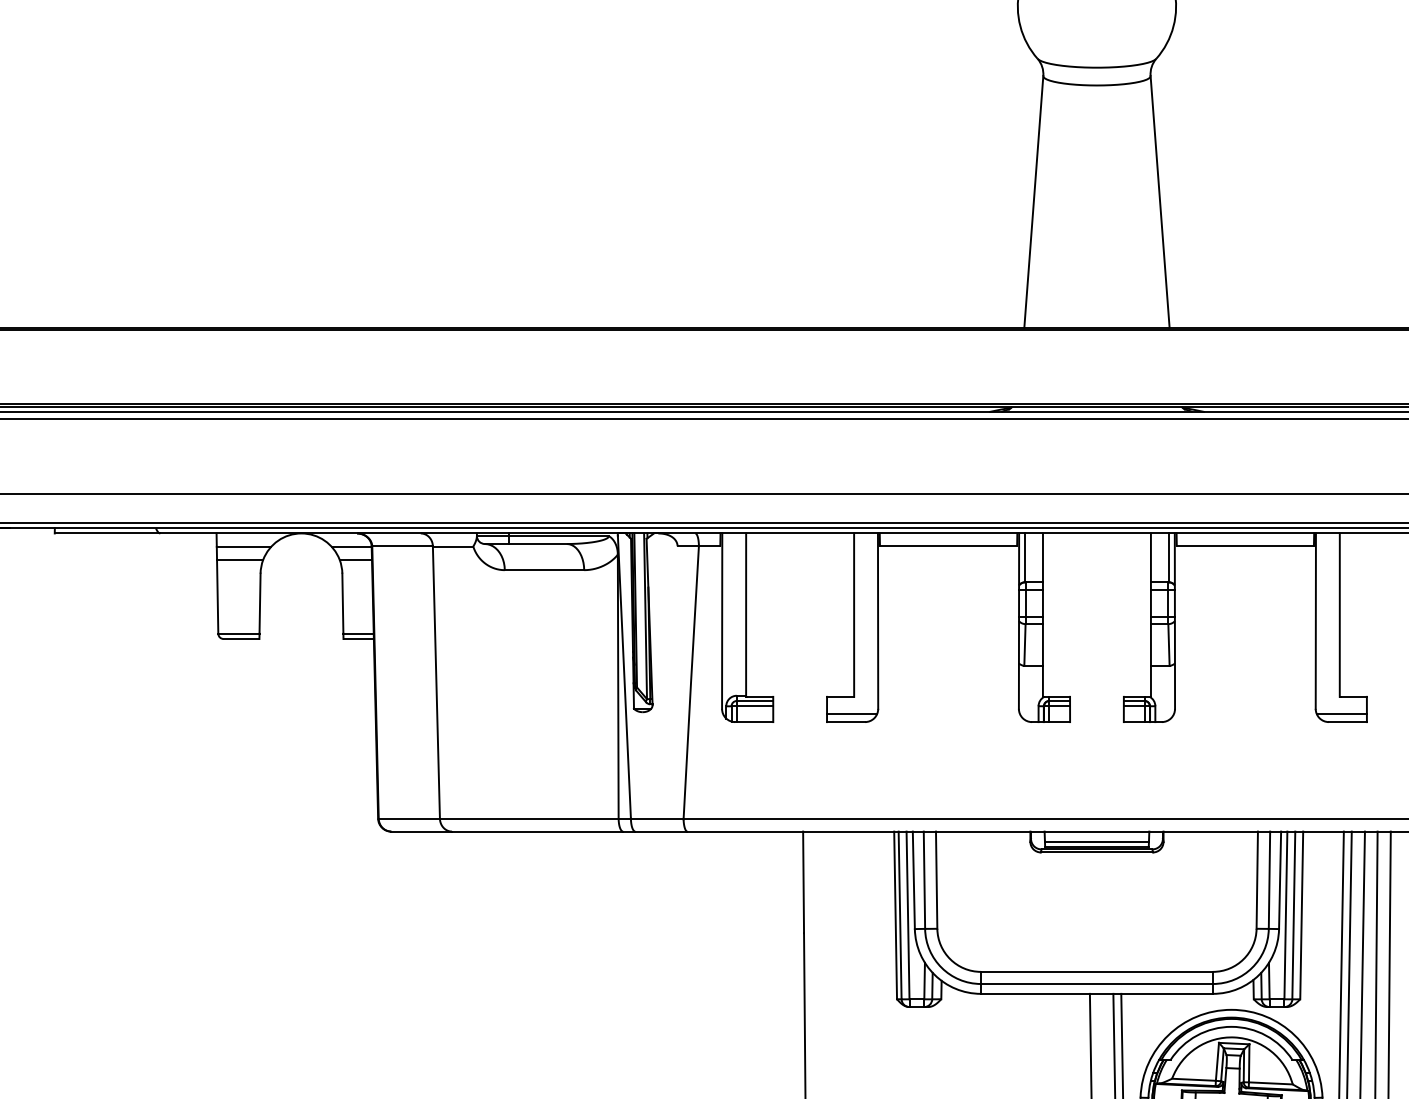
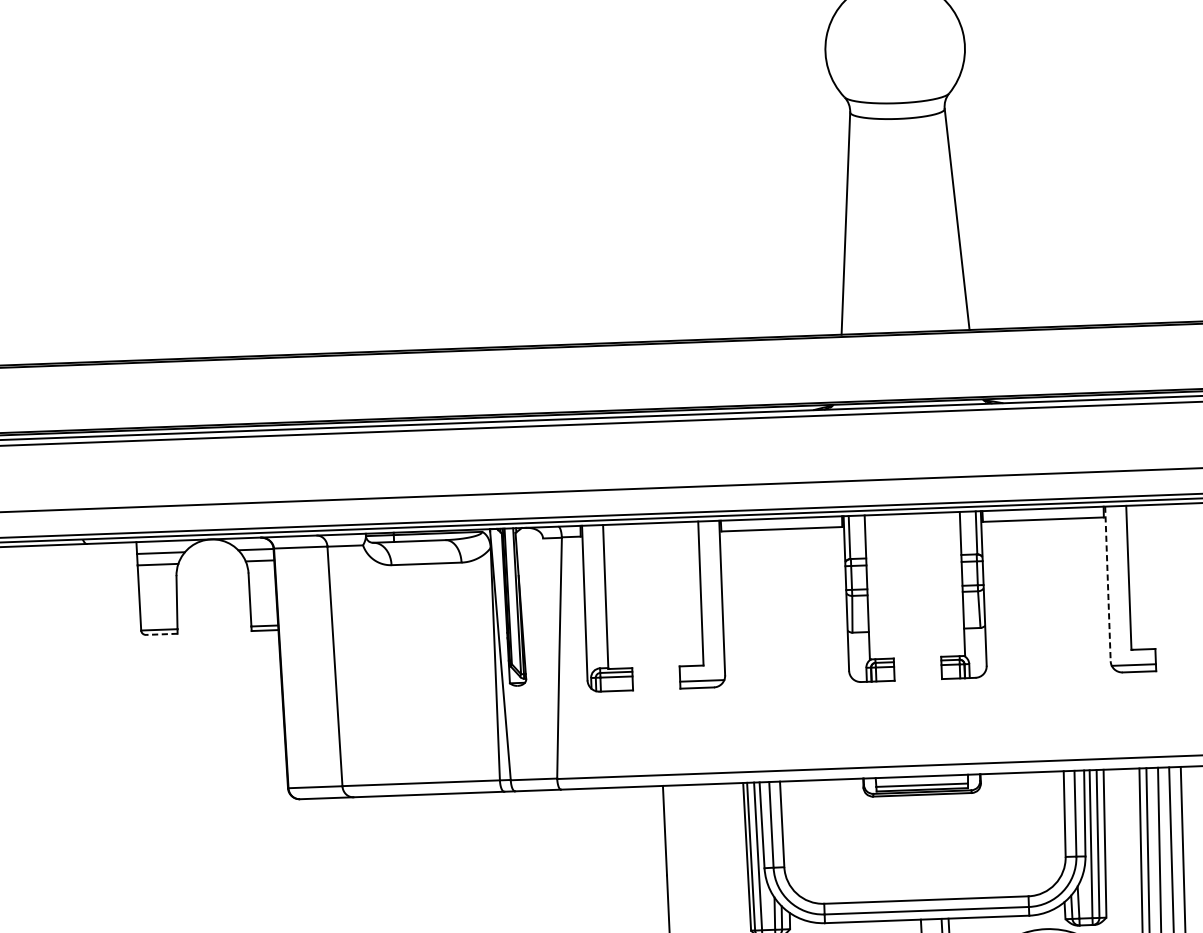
line: (1315, 621) -> (1107, 584), solid -> dashed
line: (241, 639) -> (161, 634), solid -> dashed

